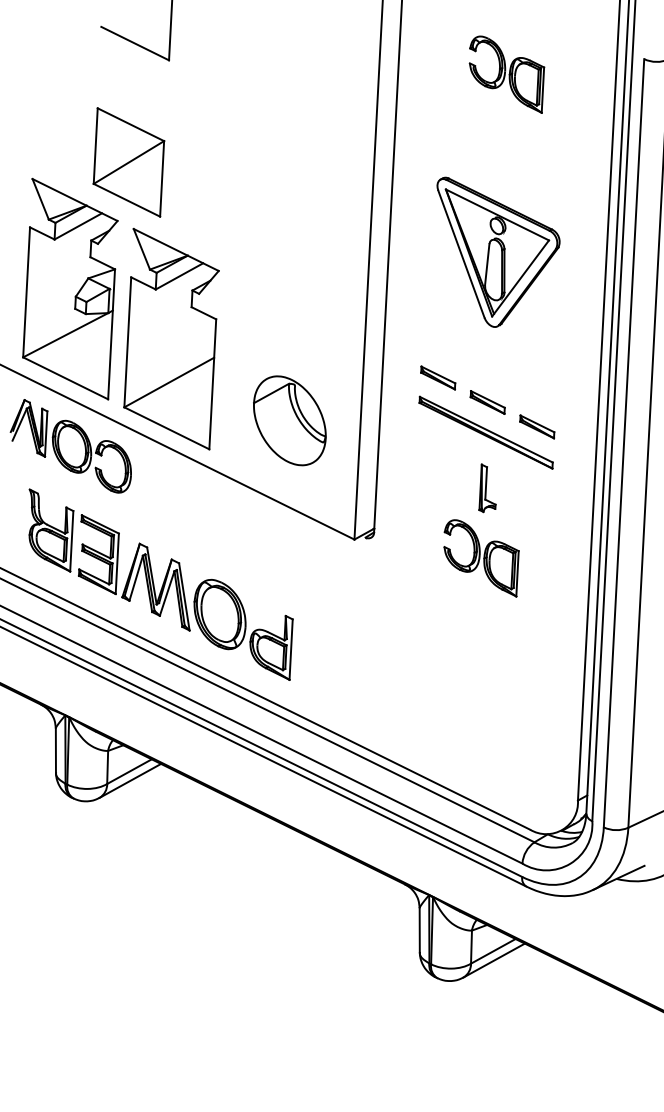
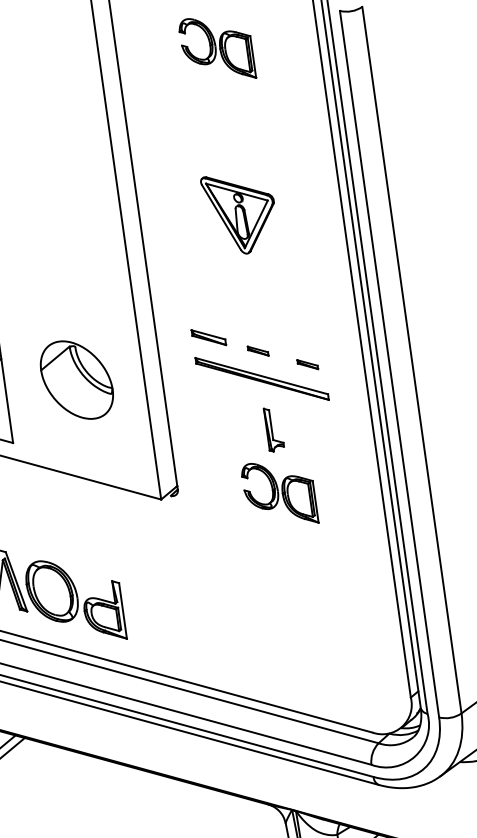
part: (498, 251) -> (241, 211), size x0.6
part: (487, 402) -> (258, 351), size x0.6
part: (289, 420) -> (76, 379), moved
part: (537, 426) -> (307, 364), size x0.6

